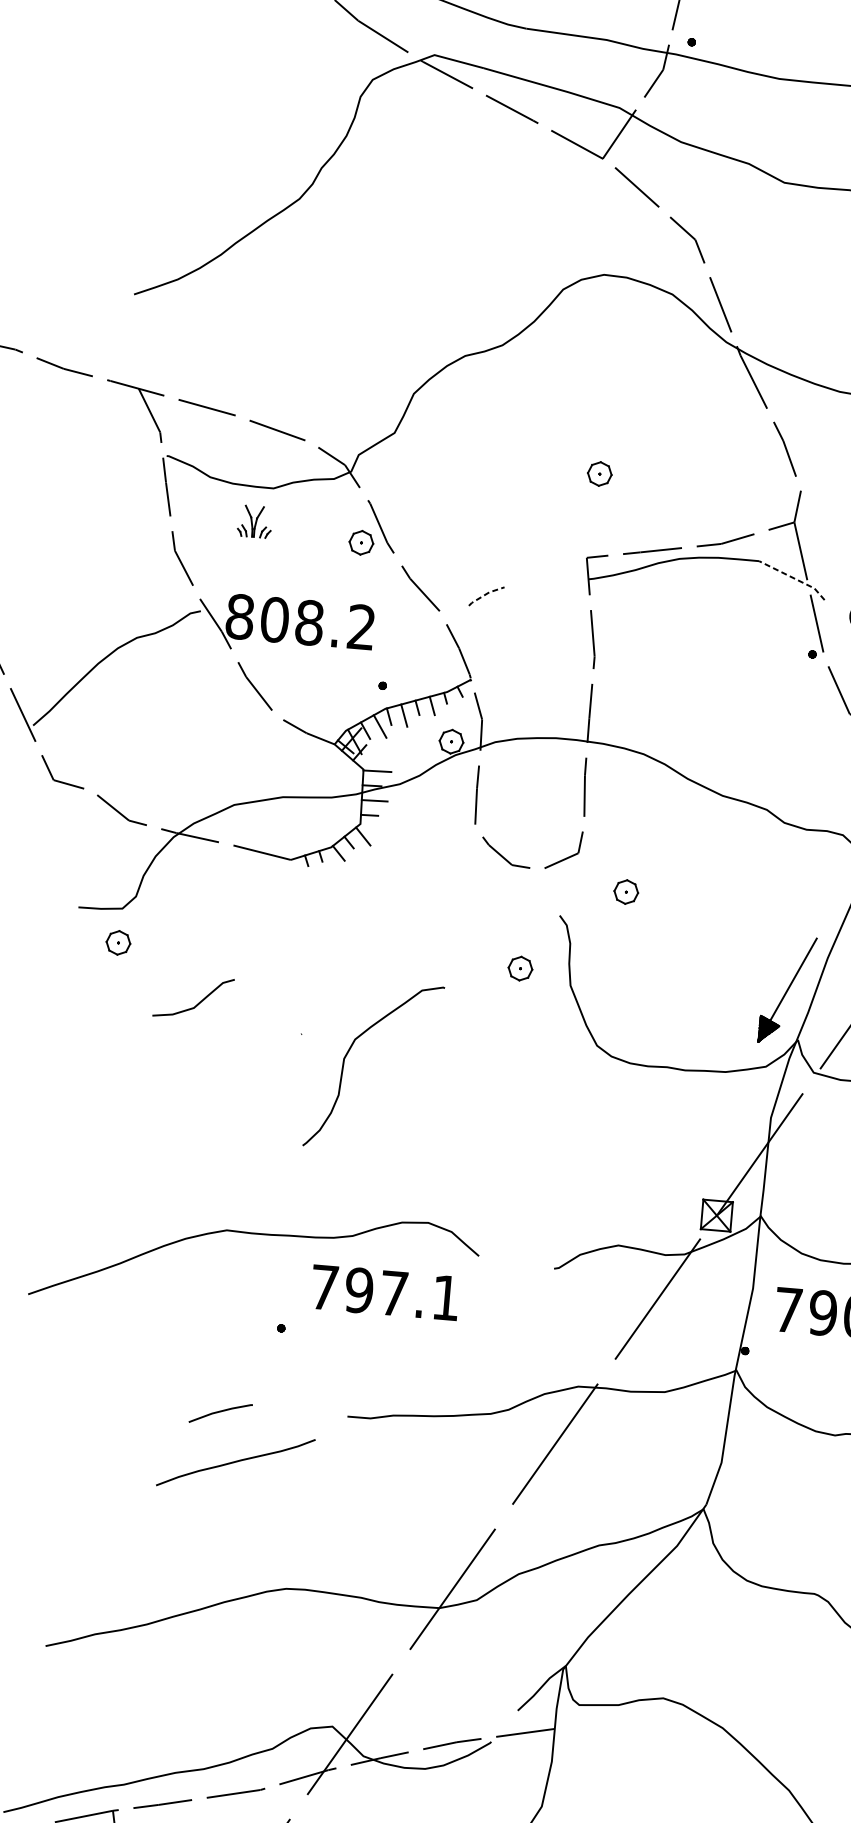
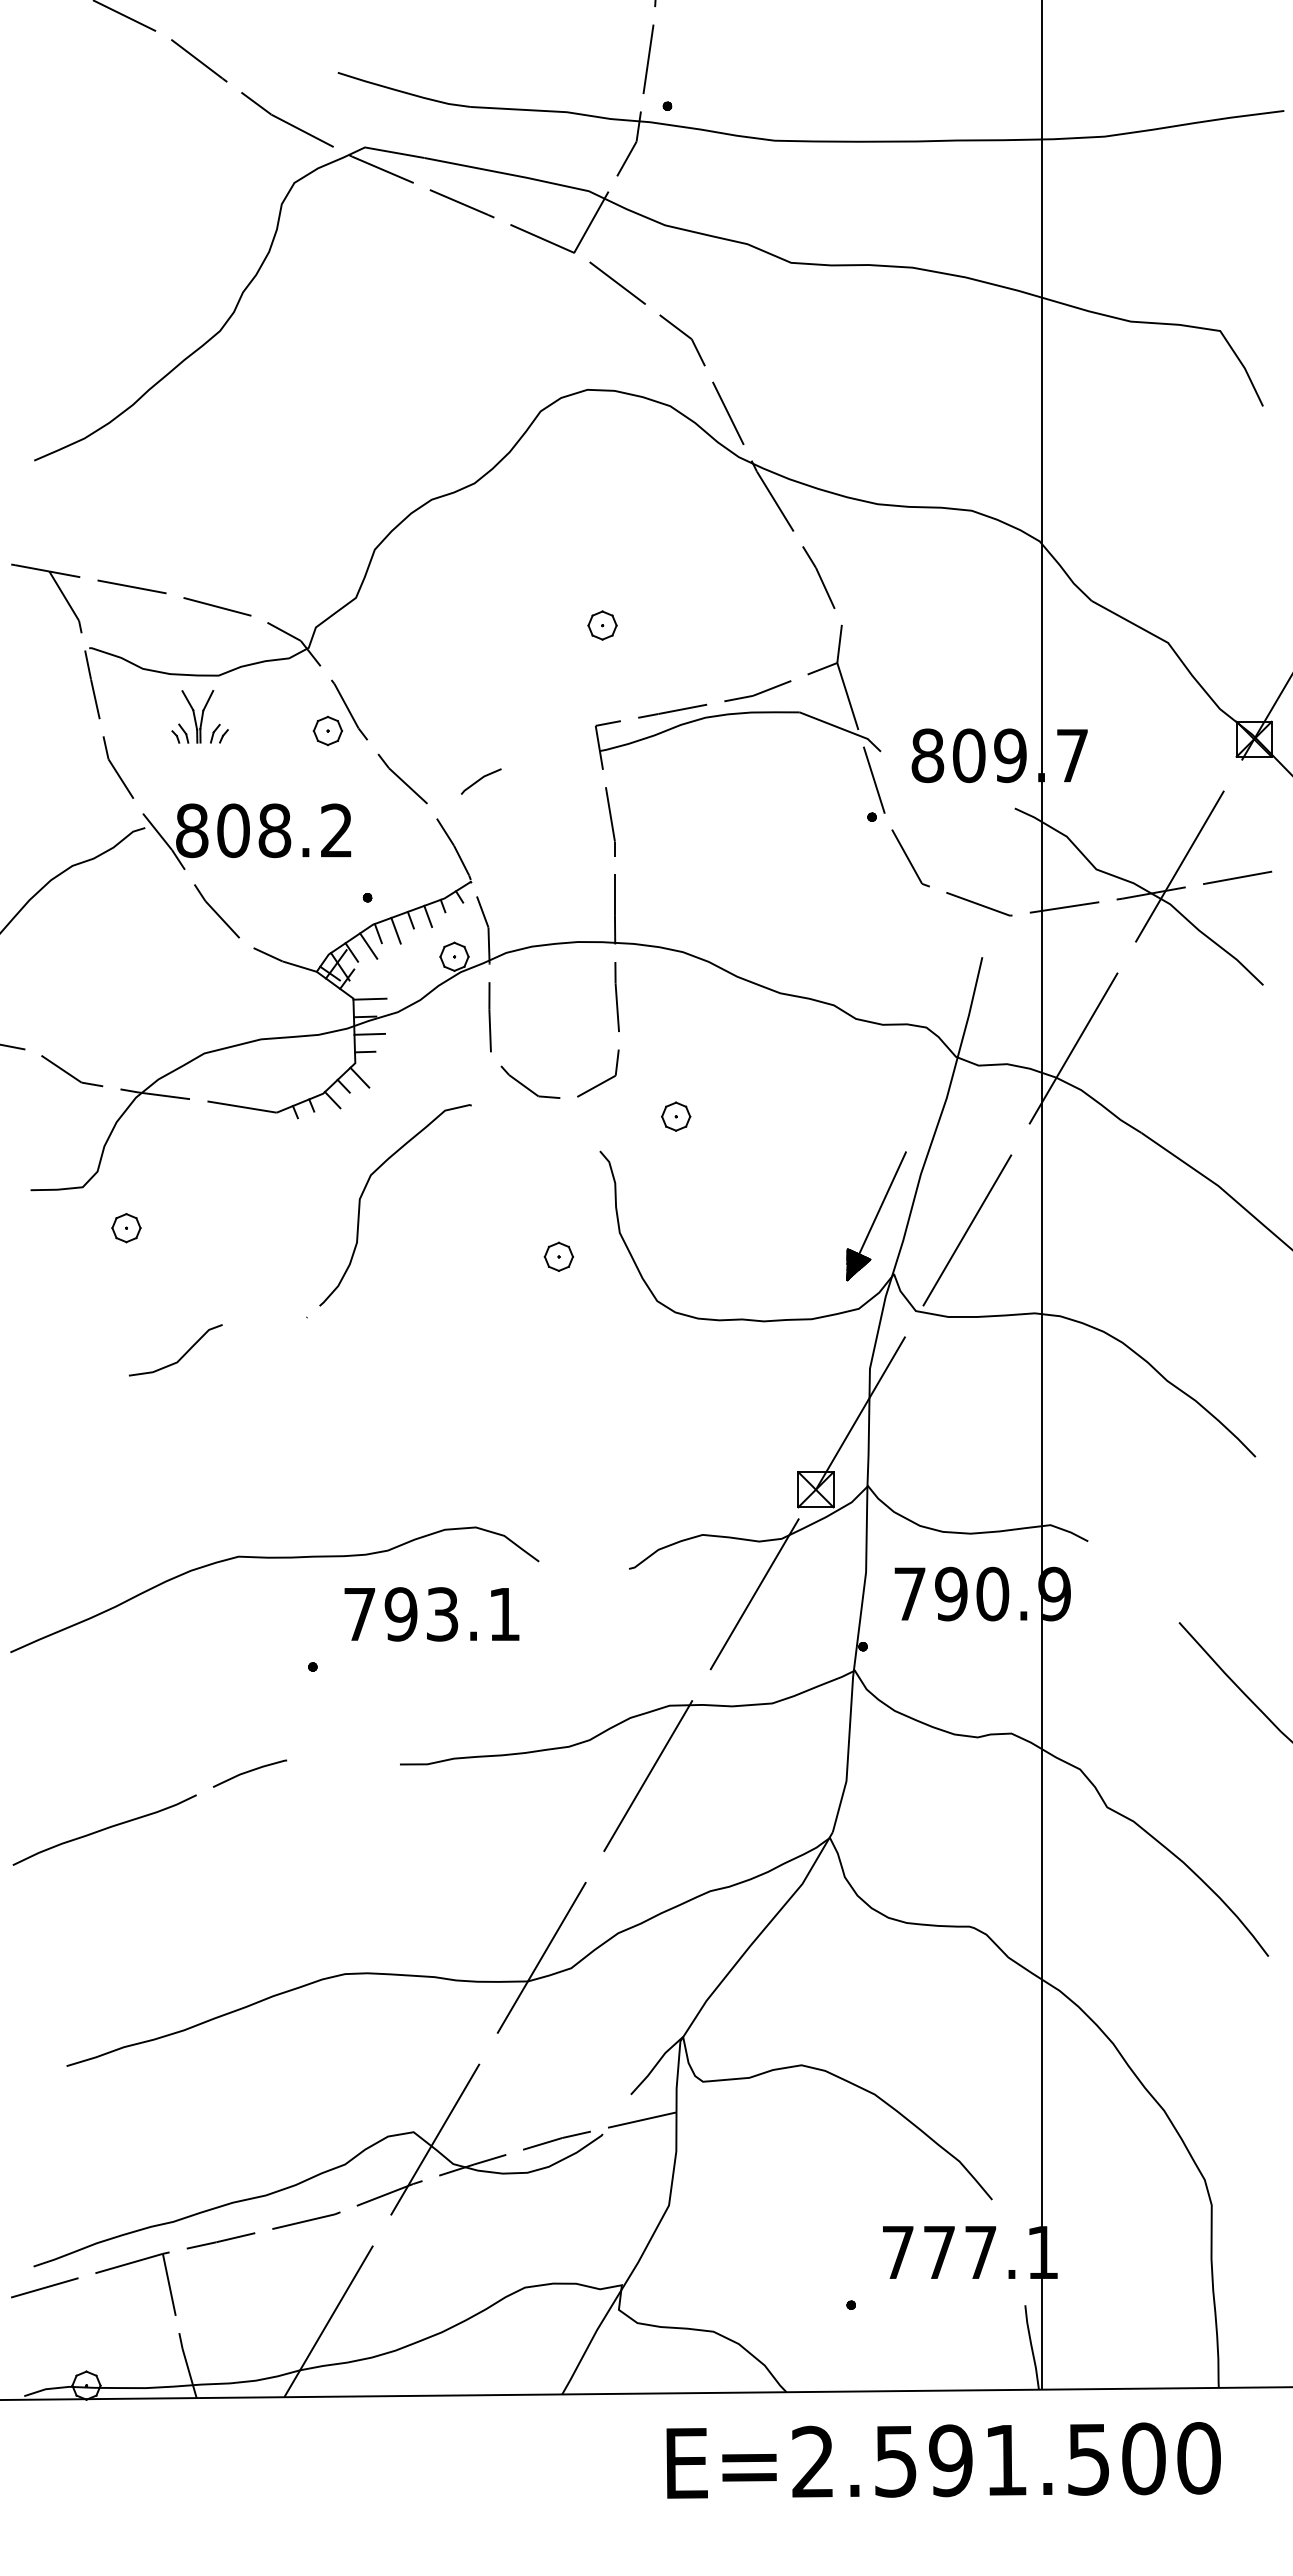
part: (254, 521) -> (199, 716), size x1.43
line: (793, 578) -> (842, 729), dashed -> solid
line: (486, 594) -> (480, 779), dashed -> solid
part: (118, 943) -> (126, 1228), moved
part: (520, 968) -> (558, 1256), moved
curve: (197, 1003) -> (181, 1356), moved
curve: (349, 1051) -> (365, 1189), moved
text: (394, 1293) -> (442, 1614), 797.1 -> 793.1
curve: (235, 1462) -> (104, 1829), moved

